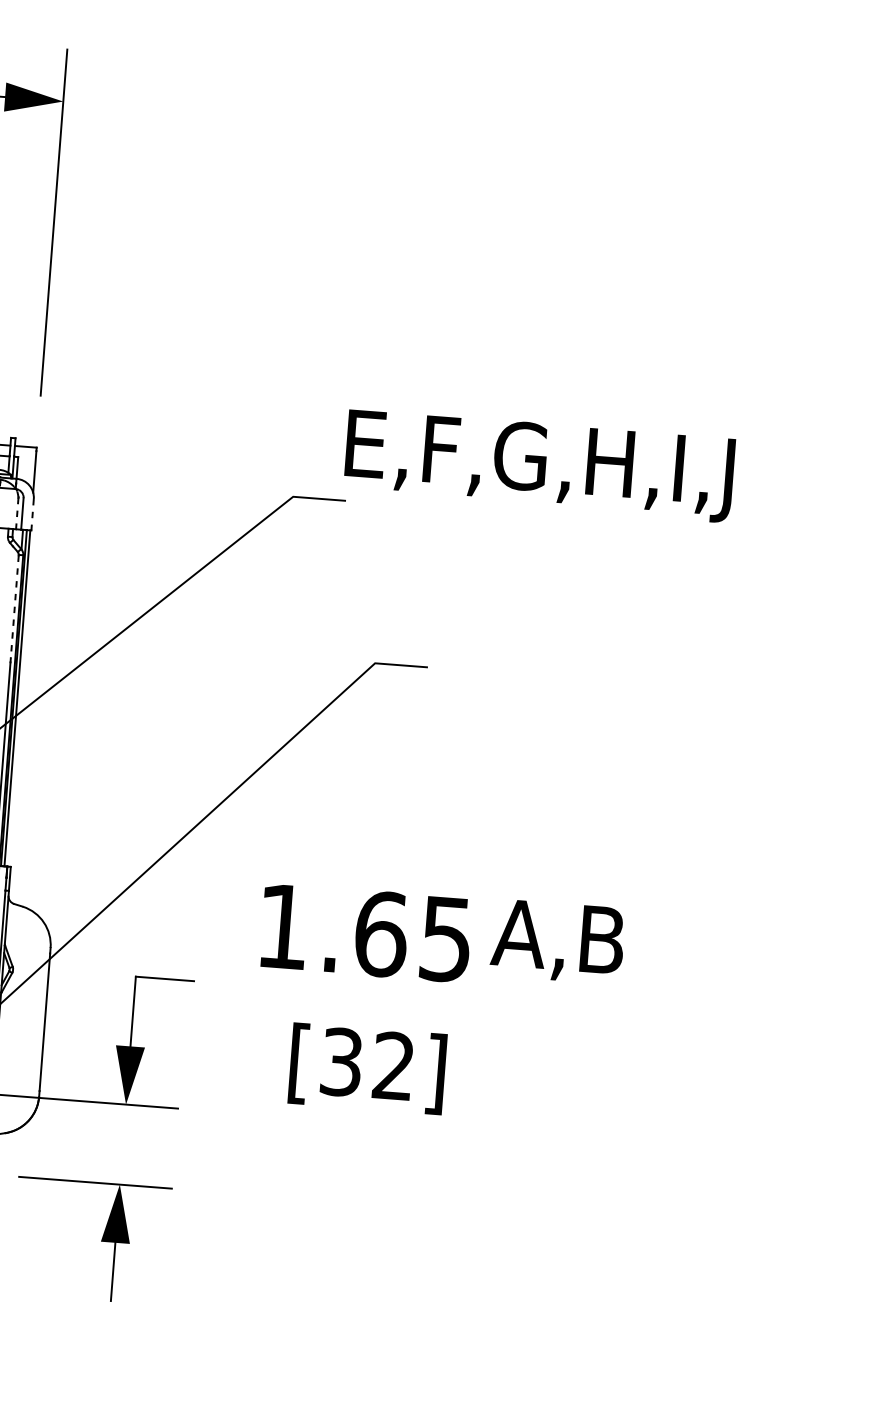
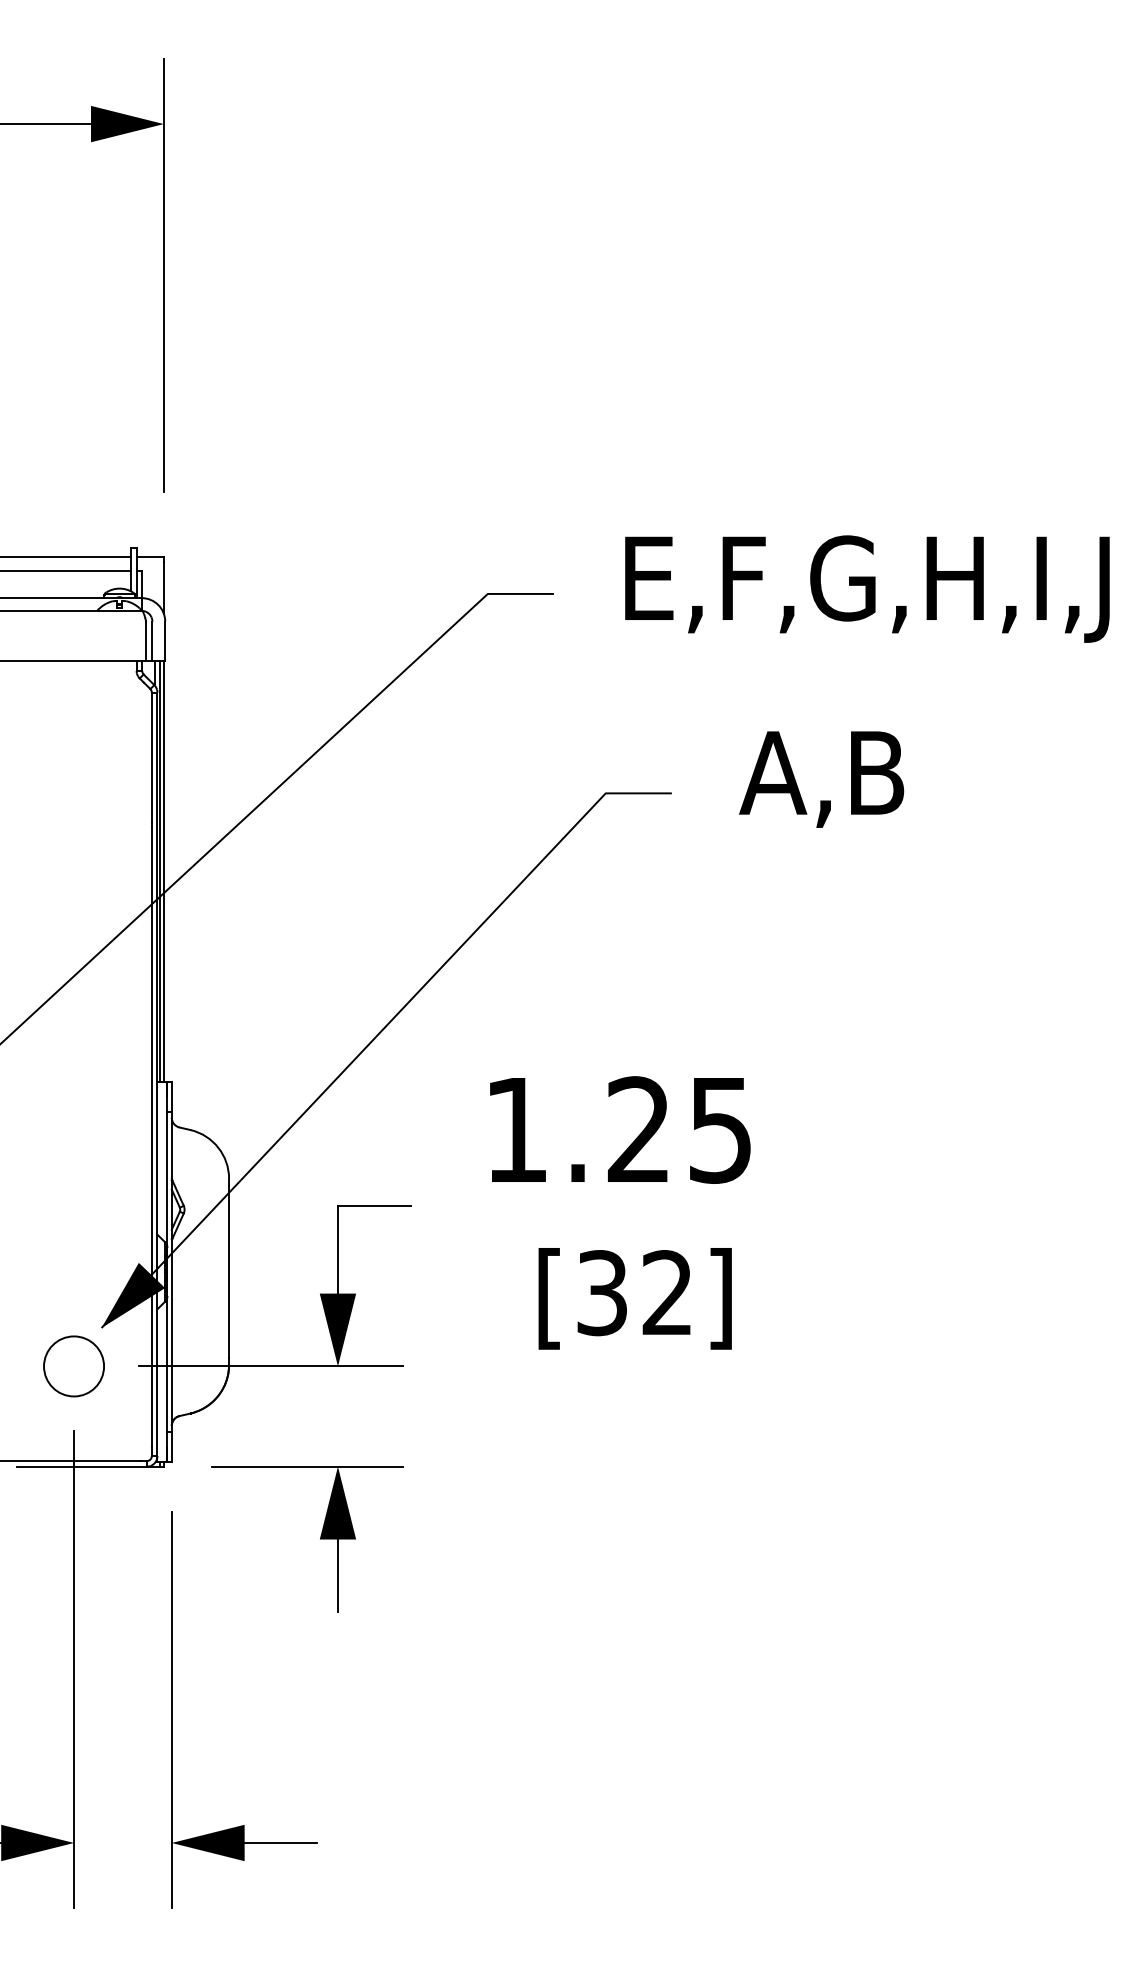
text: (539, 465) -> (867, 588), moved
line: (17, 513) -> (146, 641), dashed -> solid
line: (32, 514) -> (165, 641), dashed -> solid
line: (14, 607) -> (151, 758), dashed -> solid
text: (381, 933) -> (639, 1129), 1.65 -> 1.25
text: (557, 941) -> (821, 779), moved

